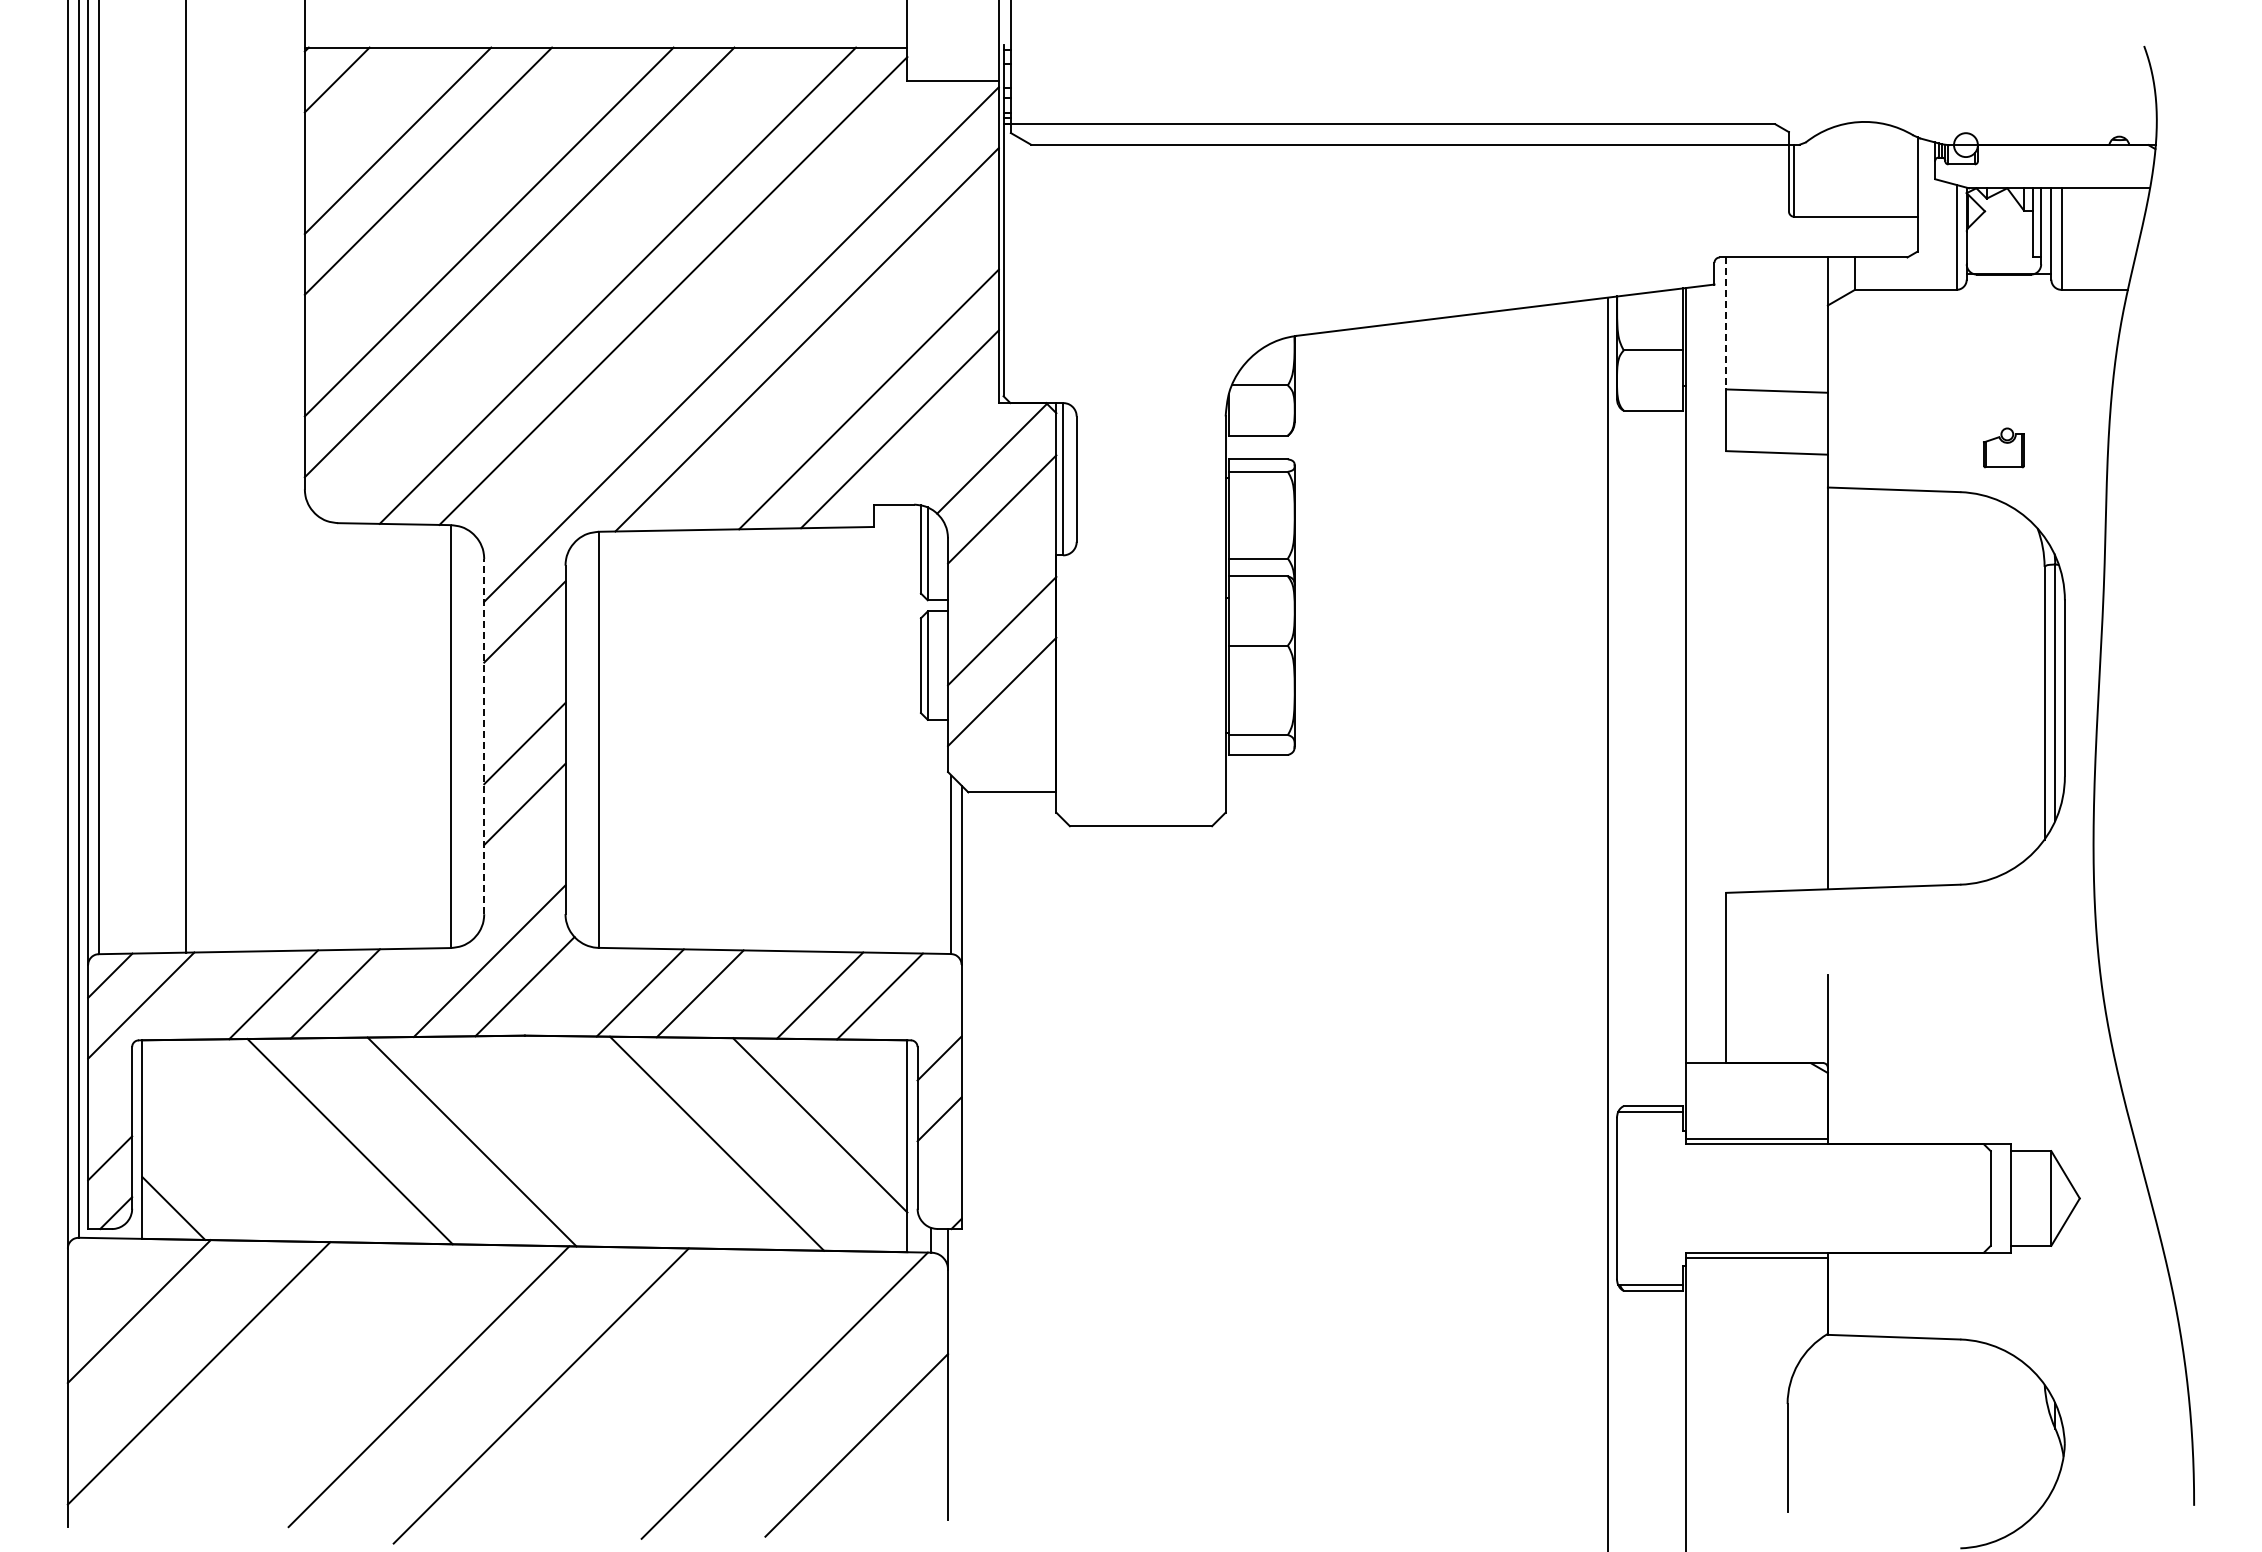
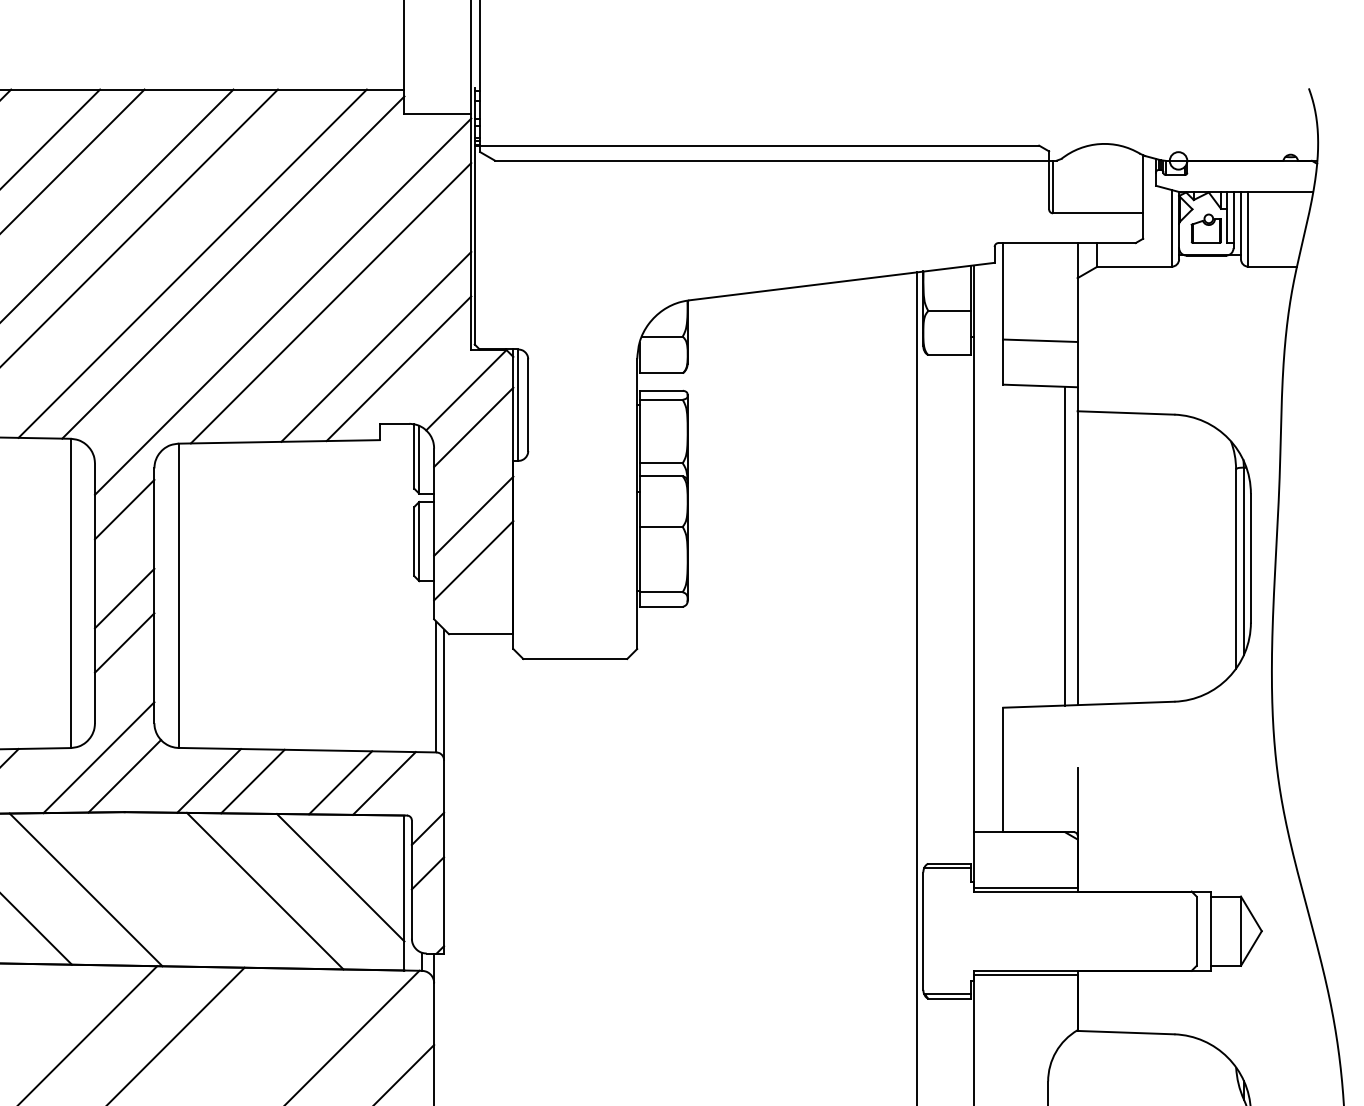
line: (1726, 323) -> (1003, 291), dashed -> solid
part: (2003, 447) -> (1206, 228), moved
line: (1810, 671) -> (1064, 545), added
line: (484, 736) -> (95, 593), dashed -> solid

